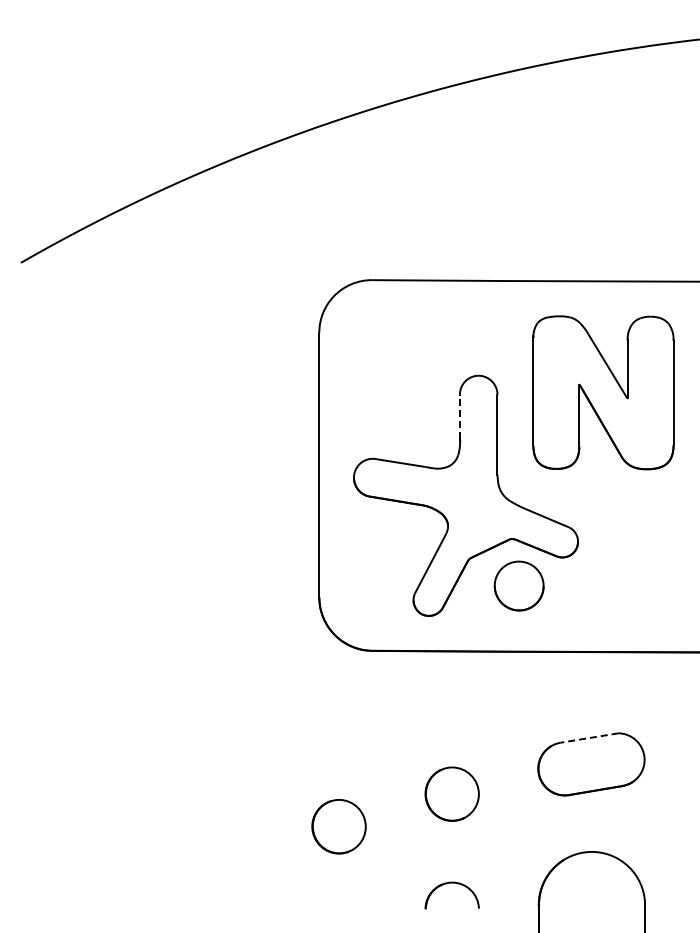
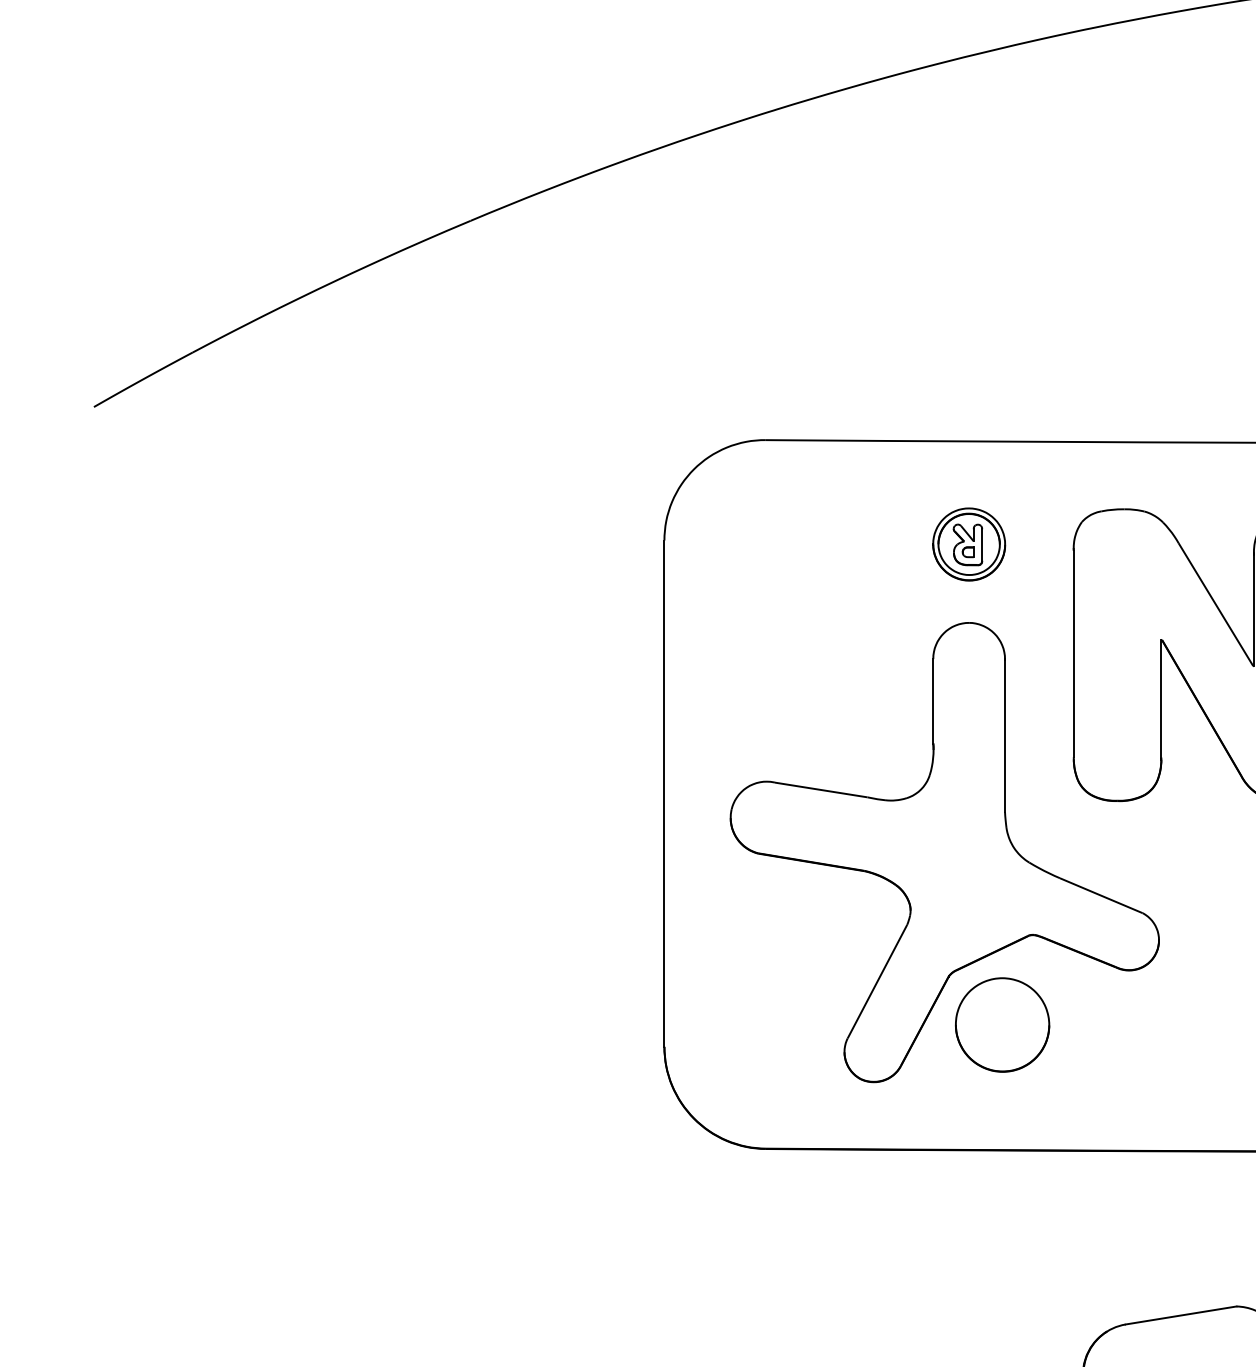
part: (478, 334) -> (968, 544), added
line: (459, 416) -> (932, 700), dashed -> solid
part: (518, 585) -> (1001, 1023), moved
line: (589, 738) -> (1180, 1316), dashed -> solid

